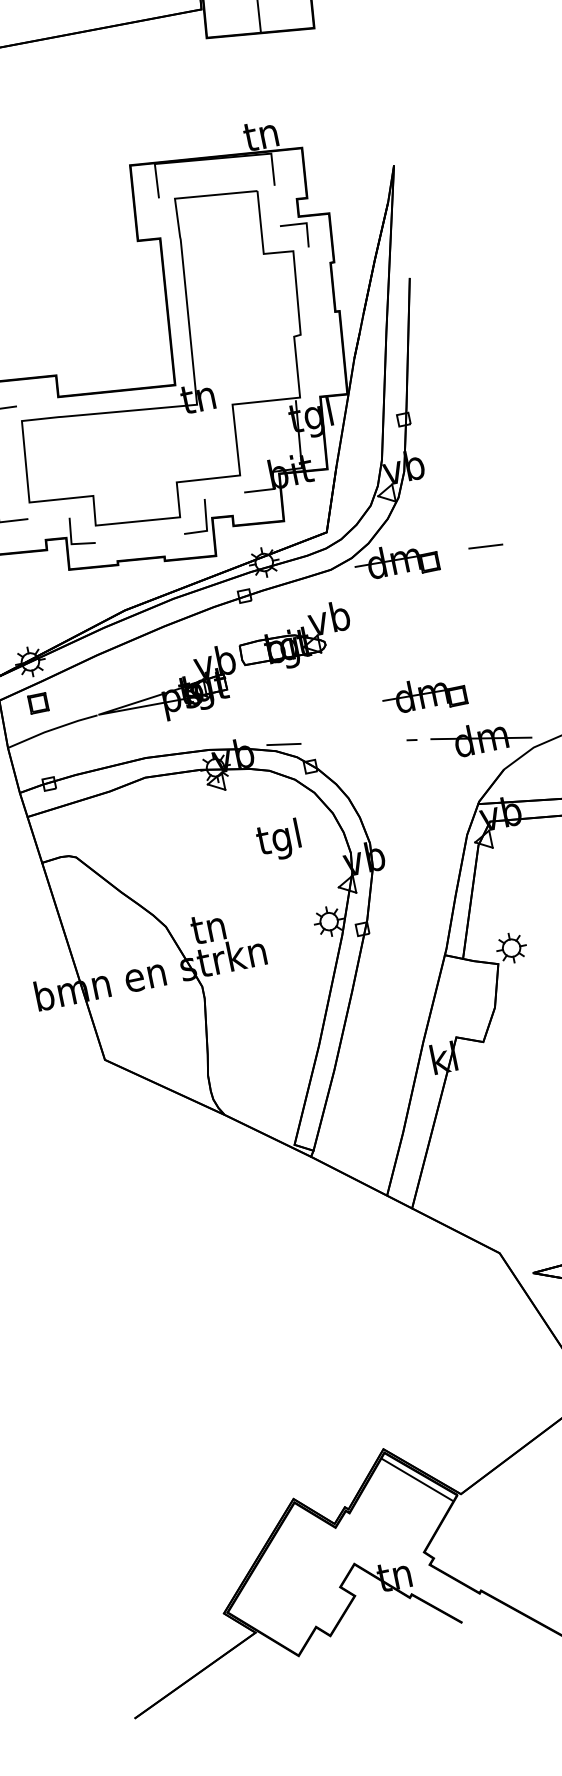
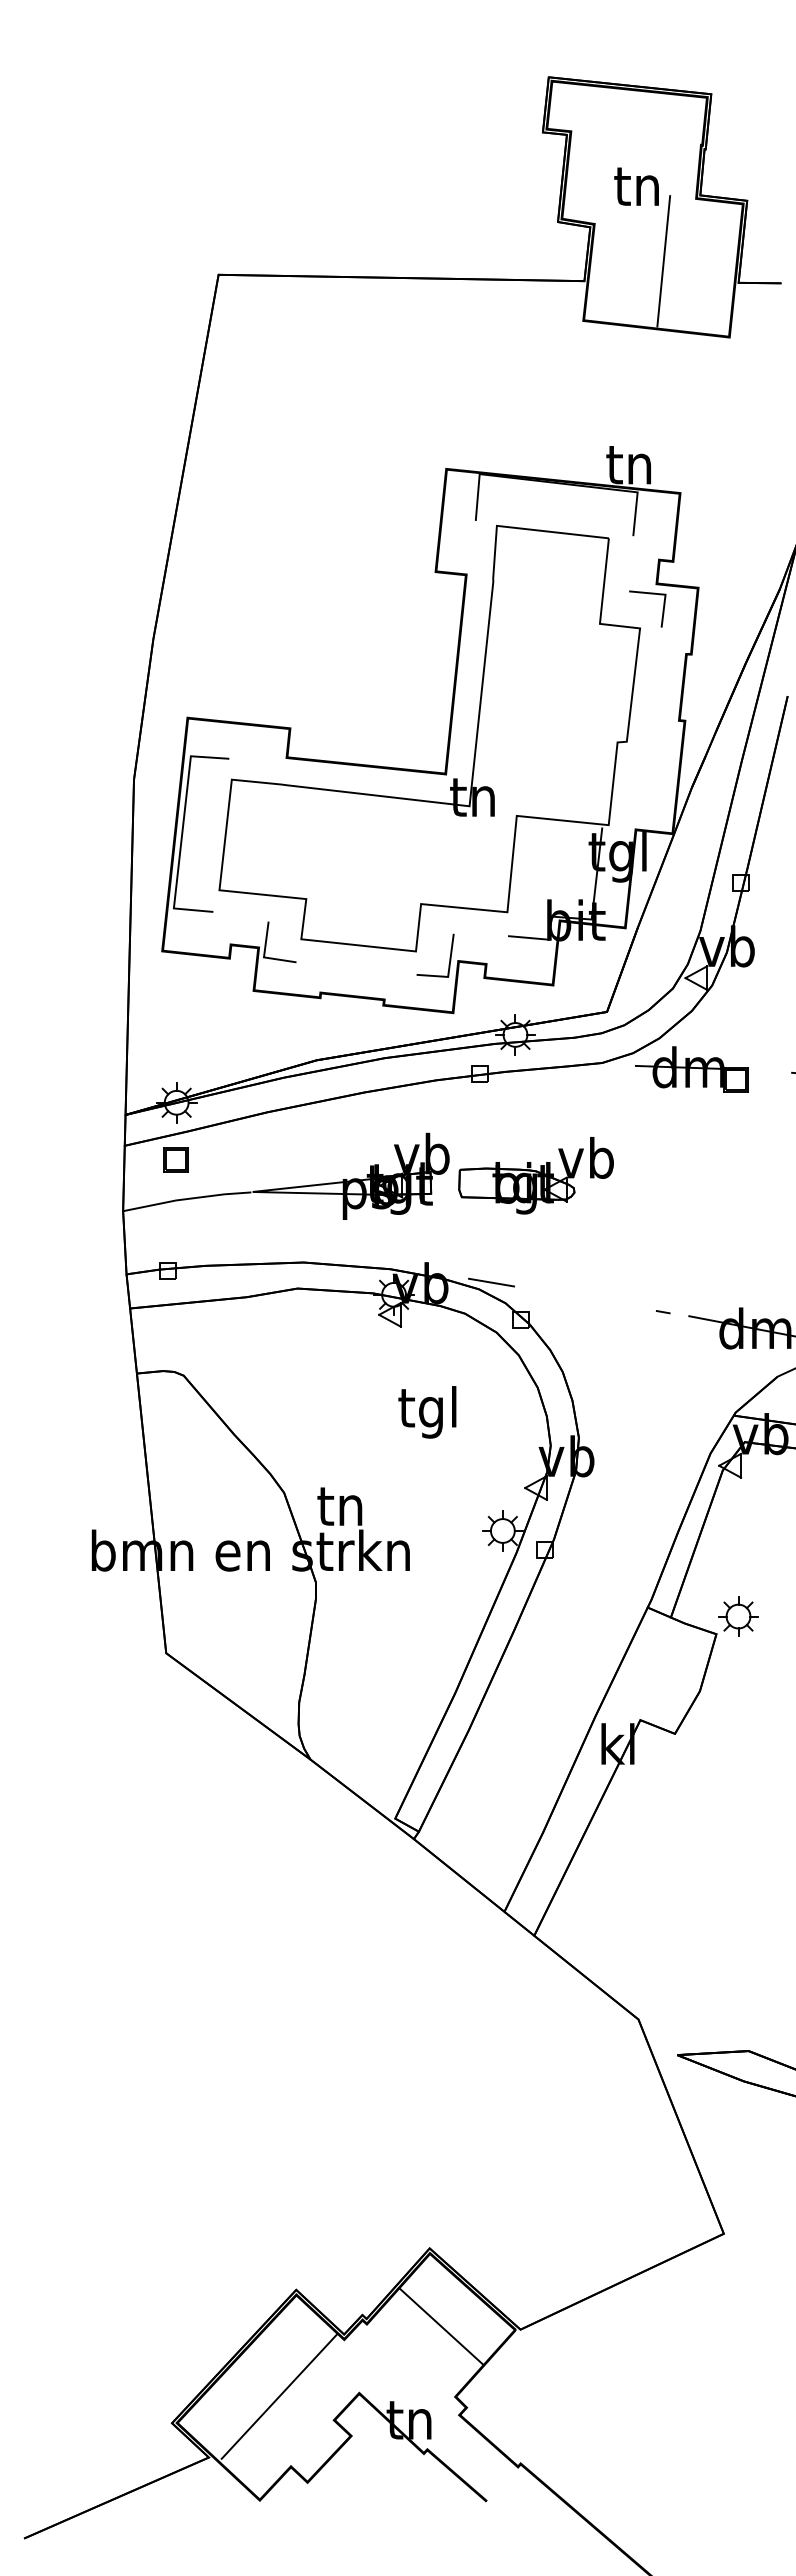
part: (295, 638) -> (535, 1175), moved
part: (423, 695) -> (691, 1255), removed
text: (279, 840) -> (427, 1412), moved
line: (416, 1479) -> (440, 2326), moved
line: (296, 1578) -> (278, 2396), added

